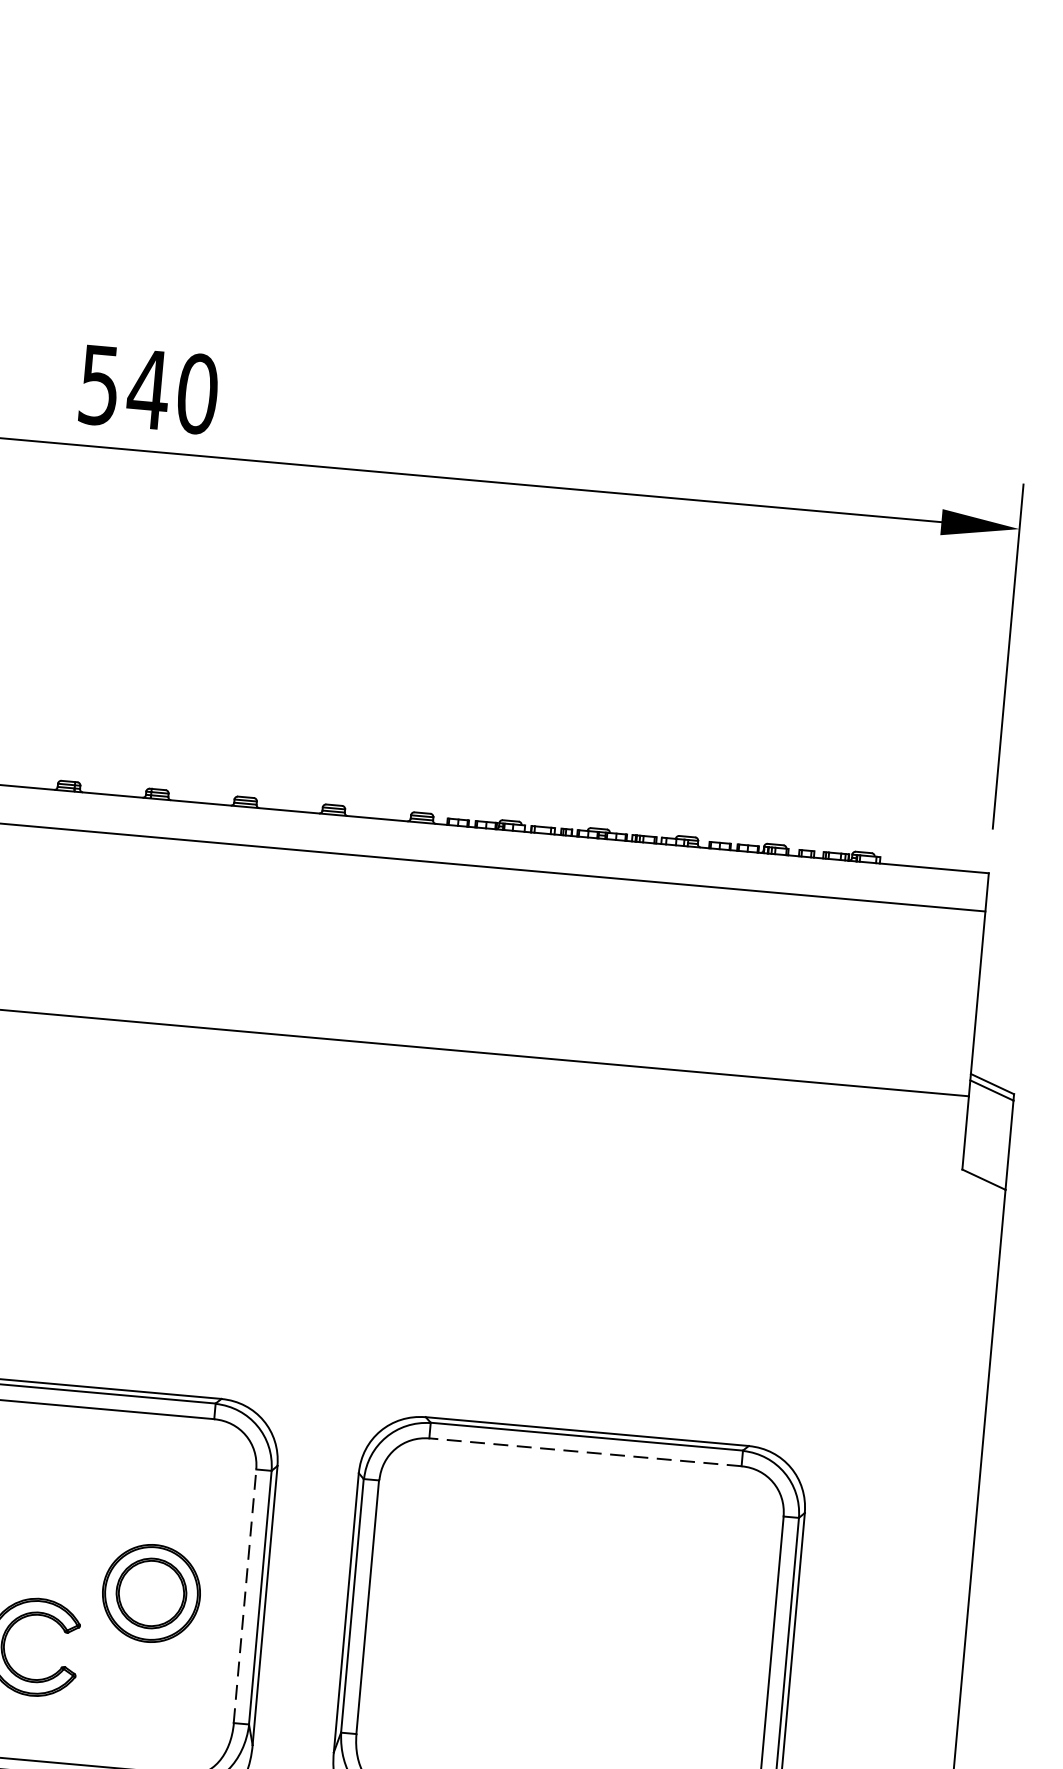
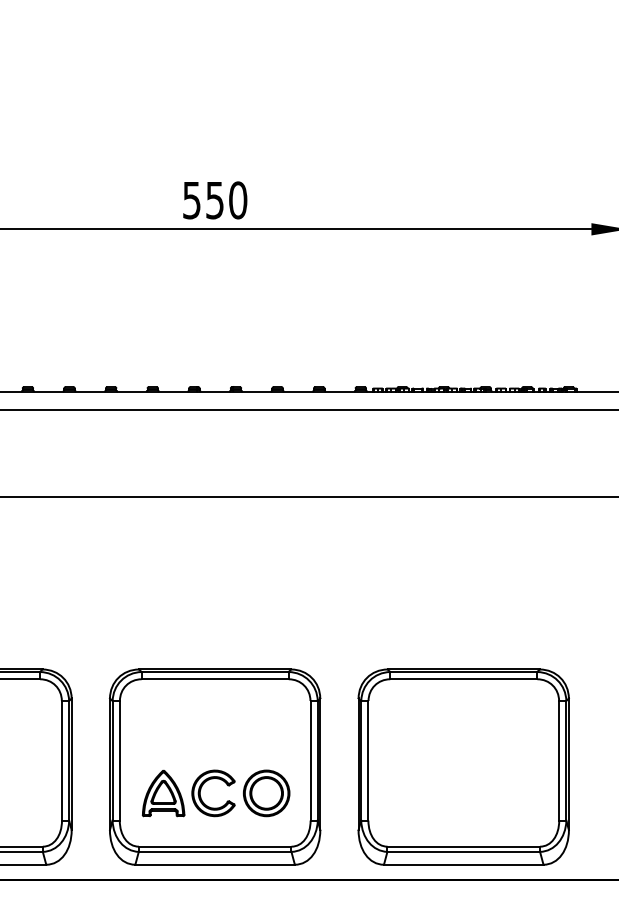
text: (147, 389) -> (214, 200), 540 -> 550
line: (584, 1452) -> (463, 679), dashed -> solid
part: (151, 1593) -> (266, 793), moved
line: (245, 1595) -> (310, 760), dashed -> solid

